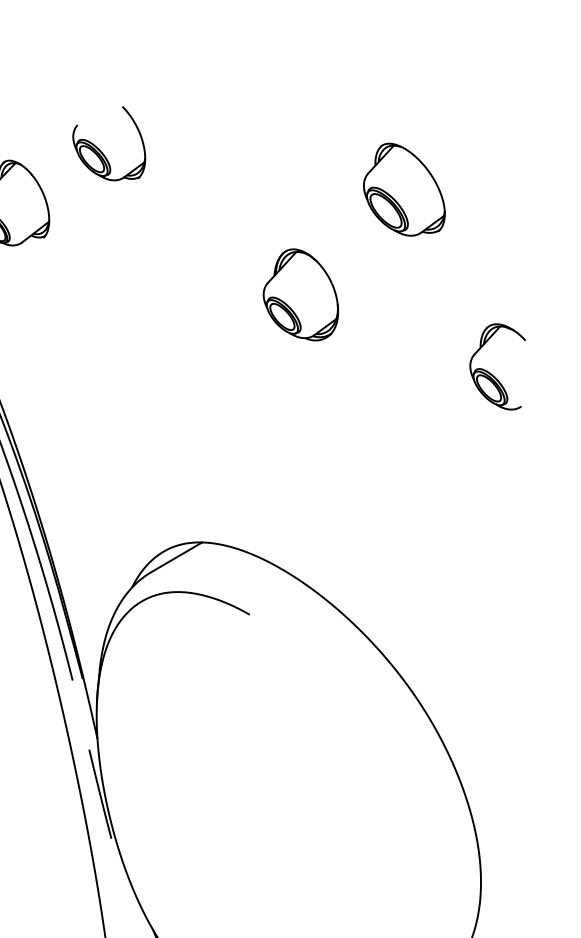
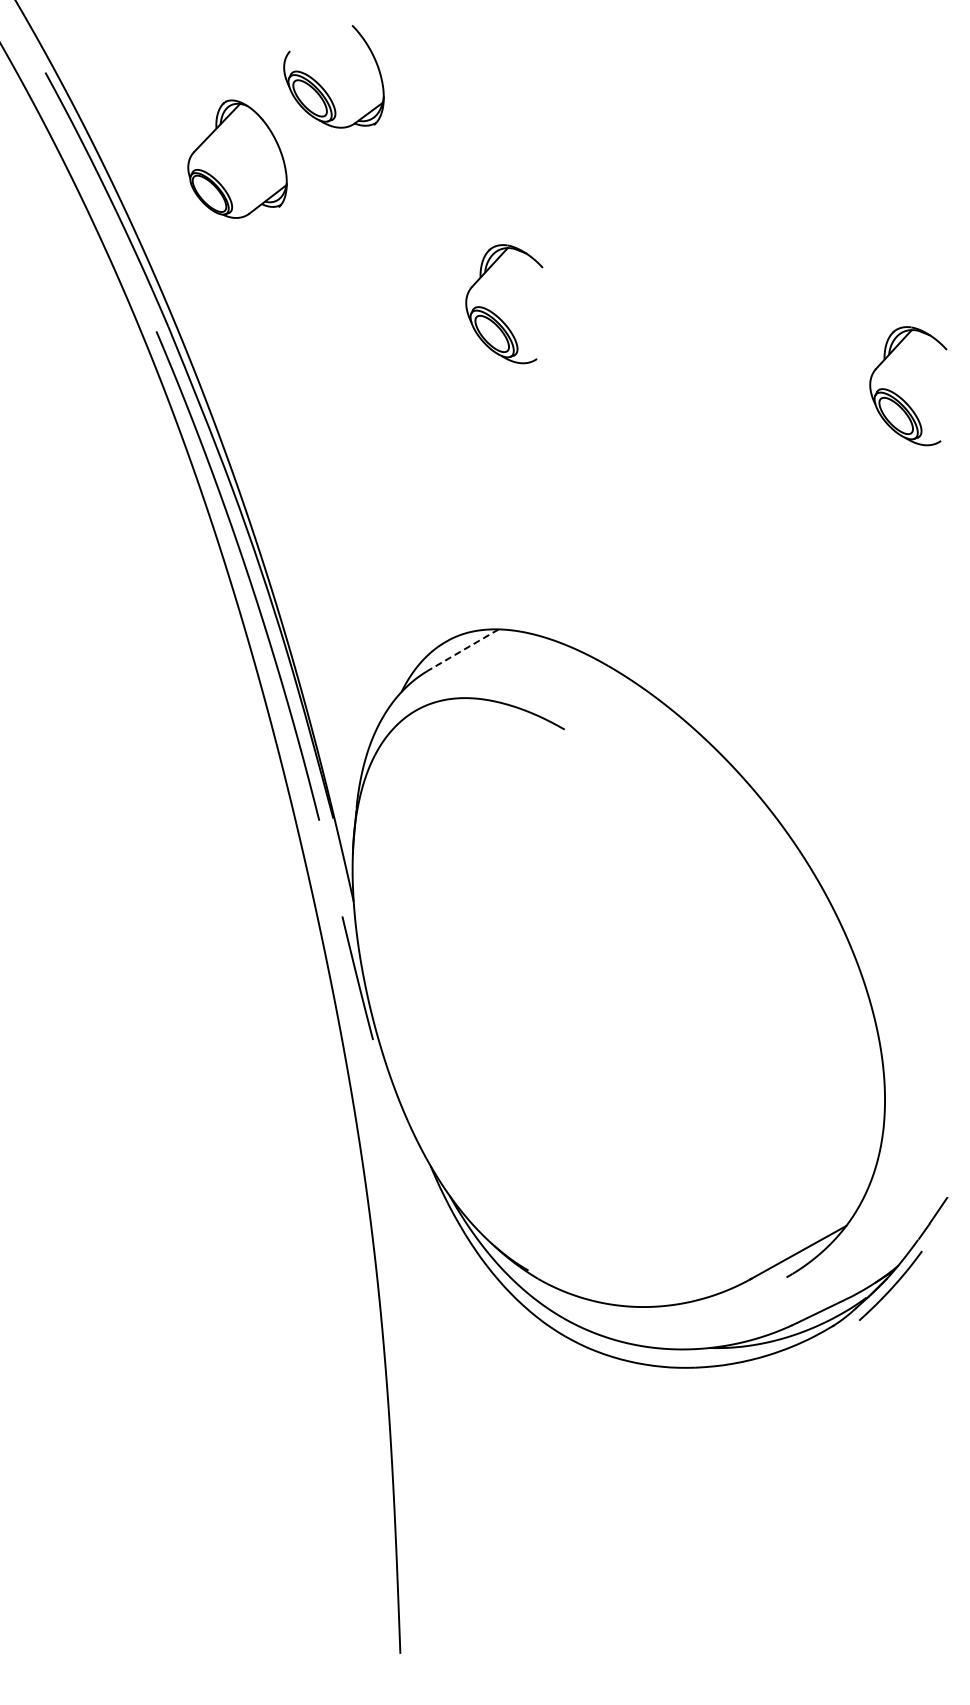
part: (100, 150) -> (322, 86), moved
part: (404, 189) -> (778, 140), removed
part: (300, 294) -> (635, 286), removed
part: (199, 314) -> (495, 313), added
line: (176, 557) -> (463, 650), solid -> dashed

